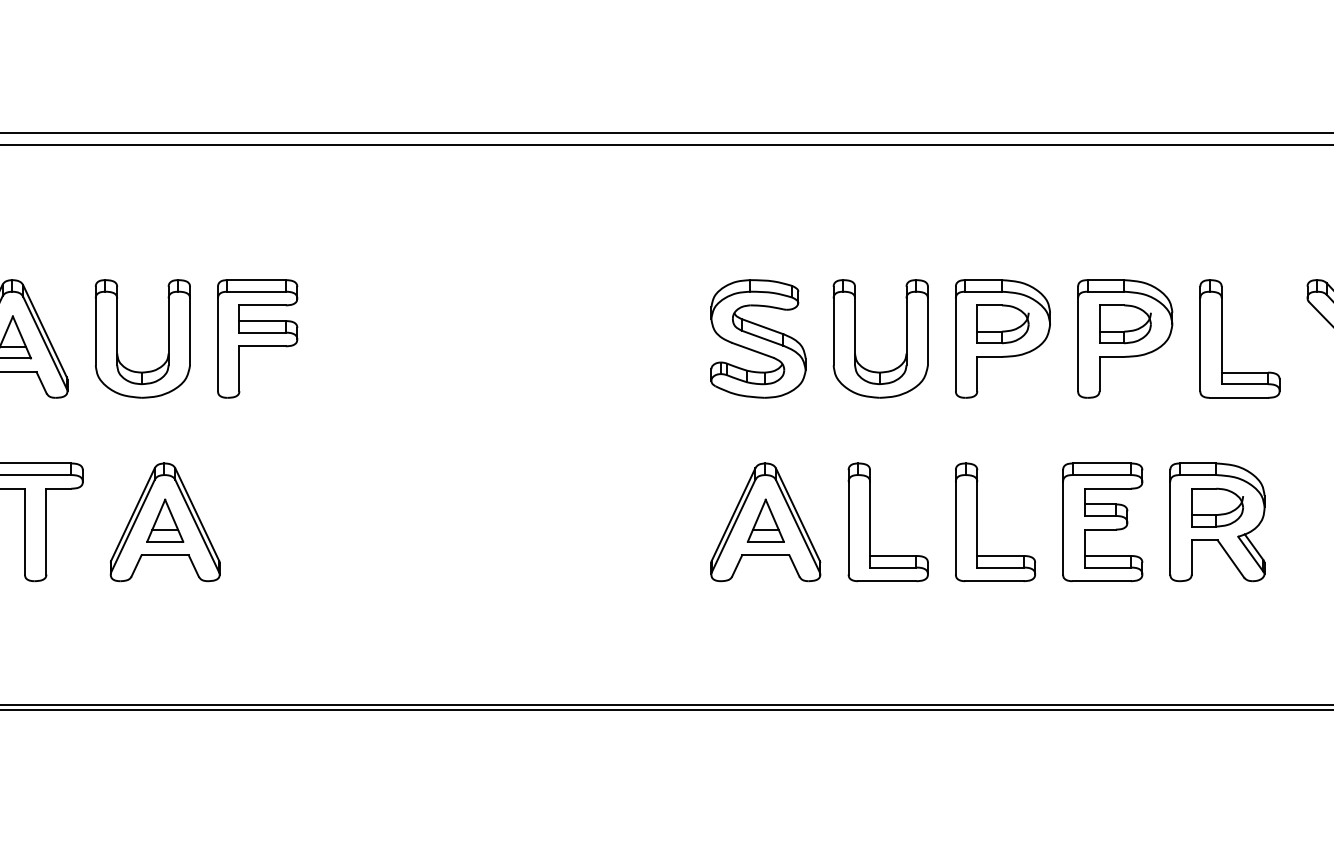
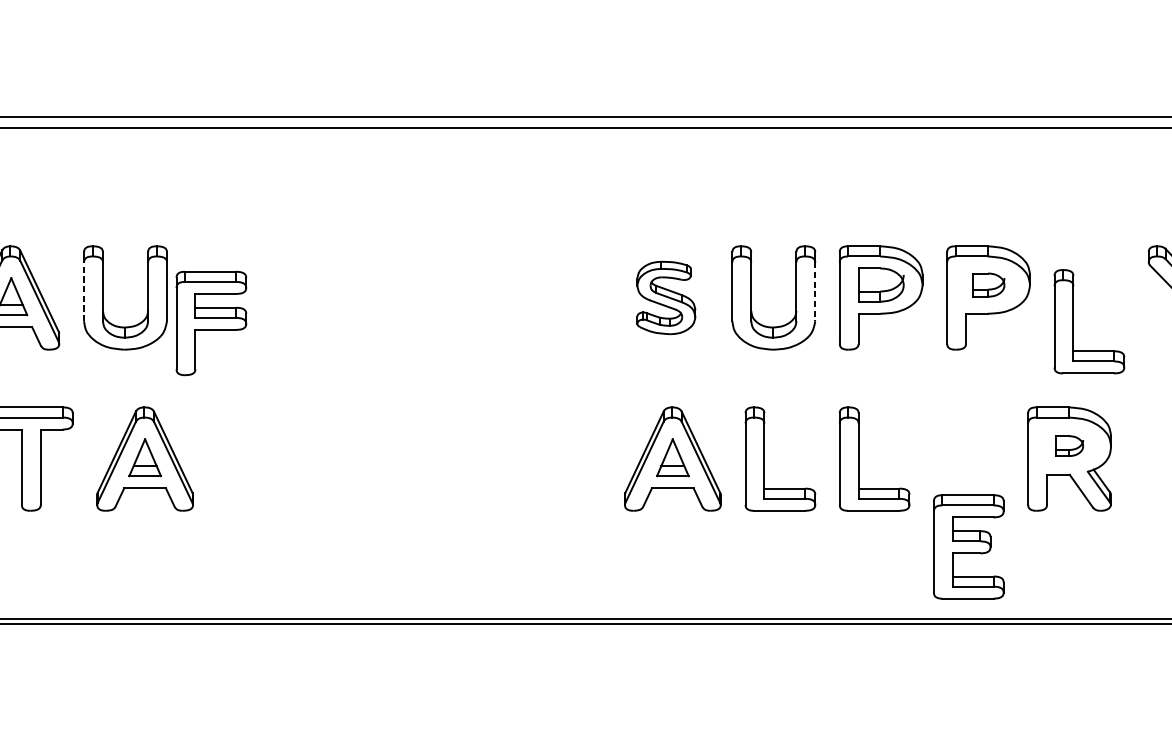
part: (1125, 324) -> (988, 285), size x0.7
line: (95, 331) -> (83, 291), solid -> dashed
line: (927, 331) -> (814, 291), solid -> dashed
part: (257, 338) -> (211, 323), moved
part: (758, 338) -> (666, 297), size x0.7
part: (1222, 338) -> (1074, 321), moved
part: (1217, 507) -> (1069, 446), size x0.6
part: (1102, 522) -> (968, 547), moved

